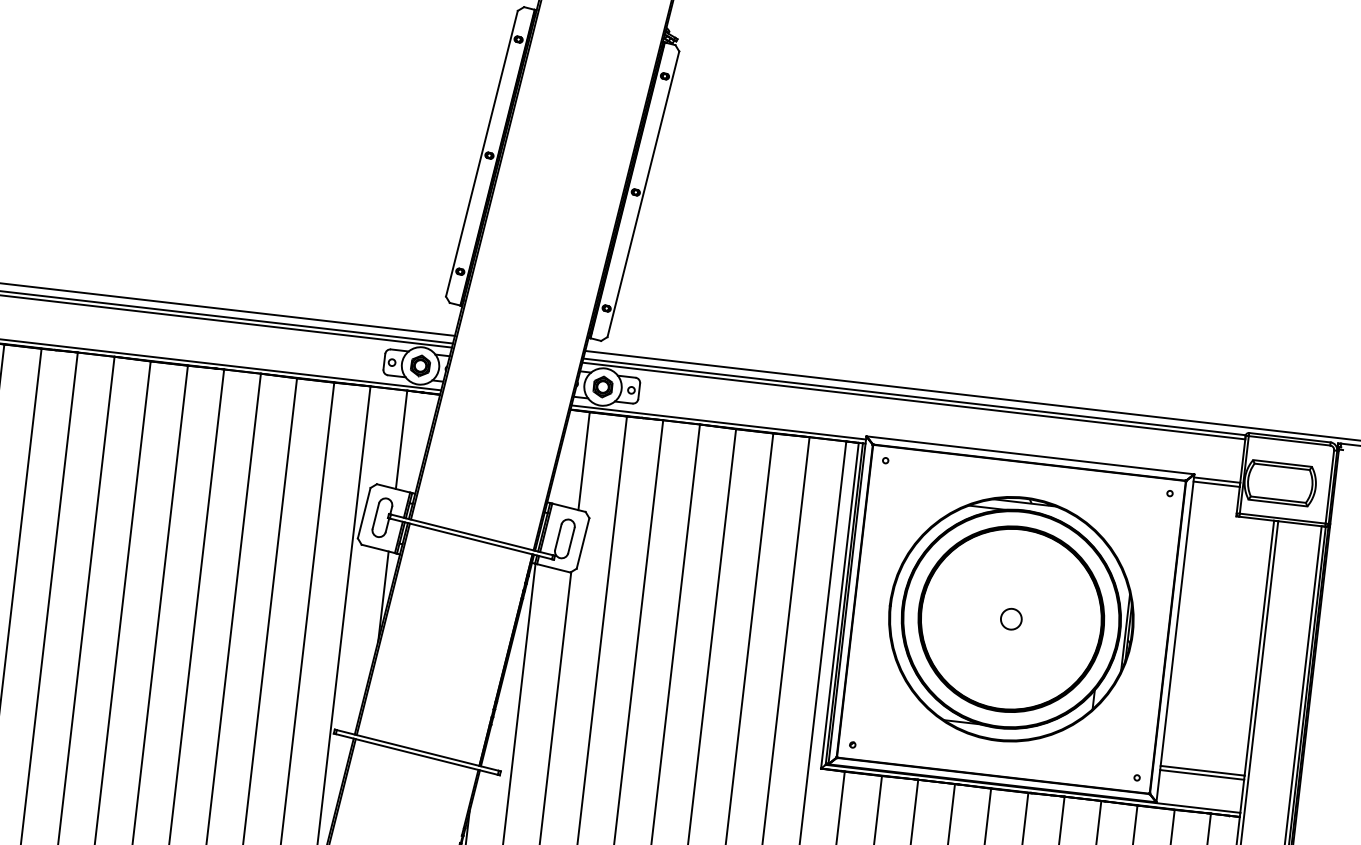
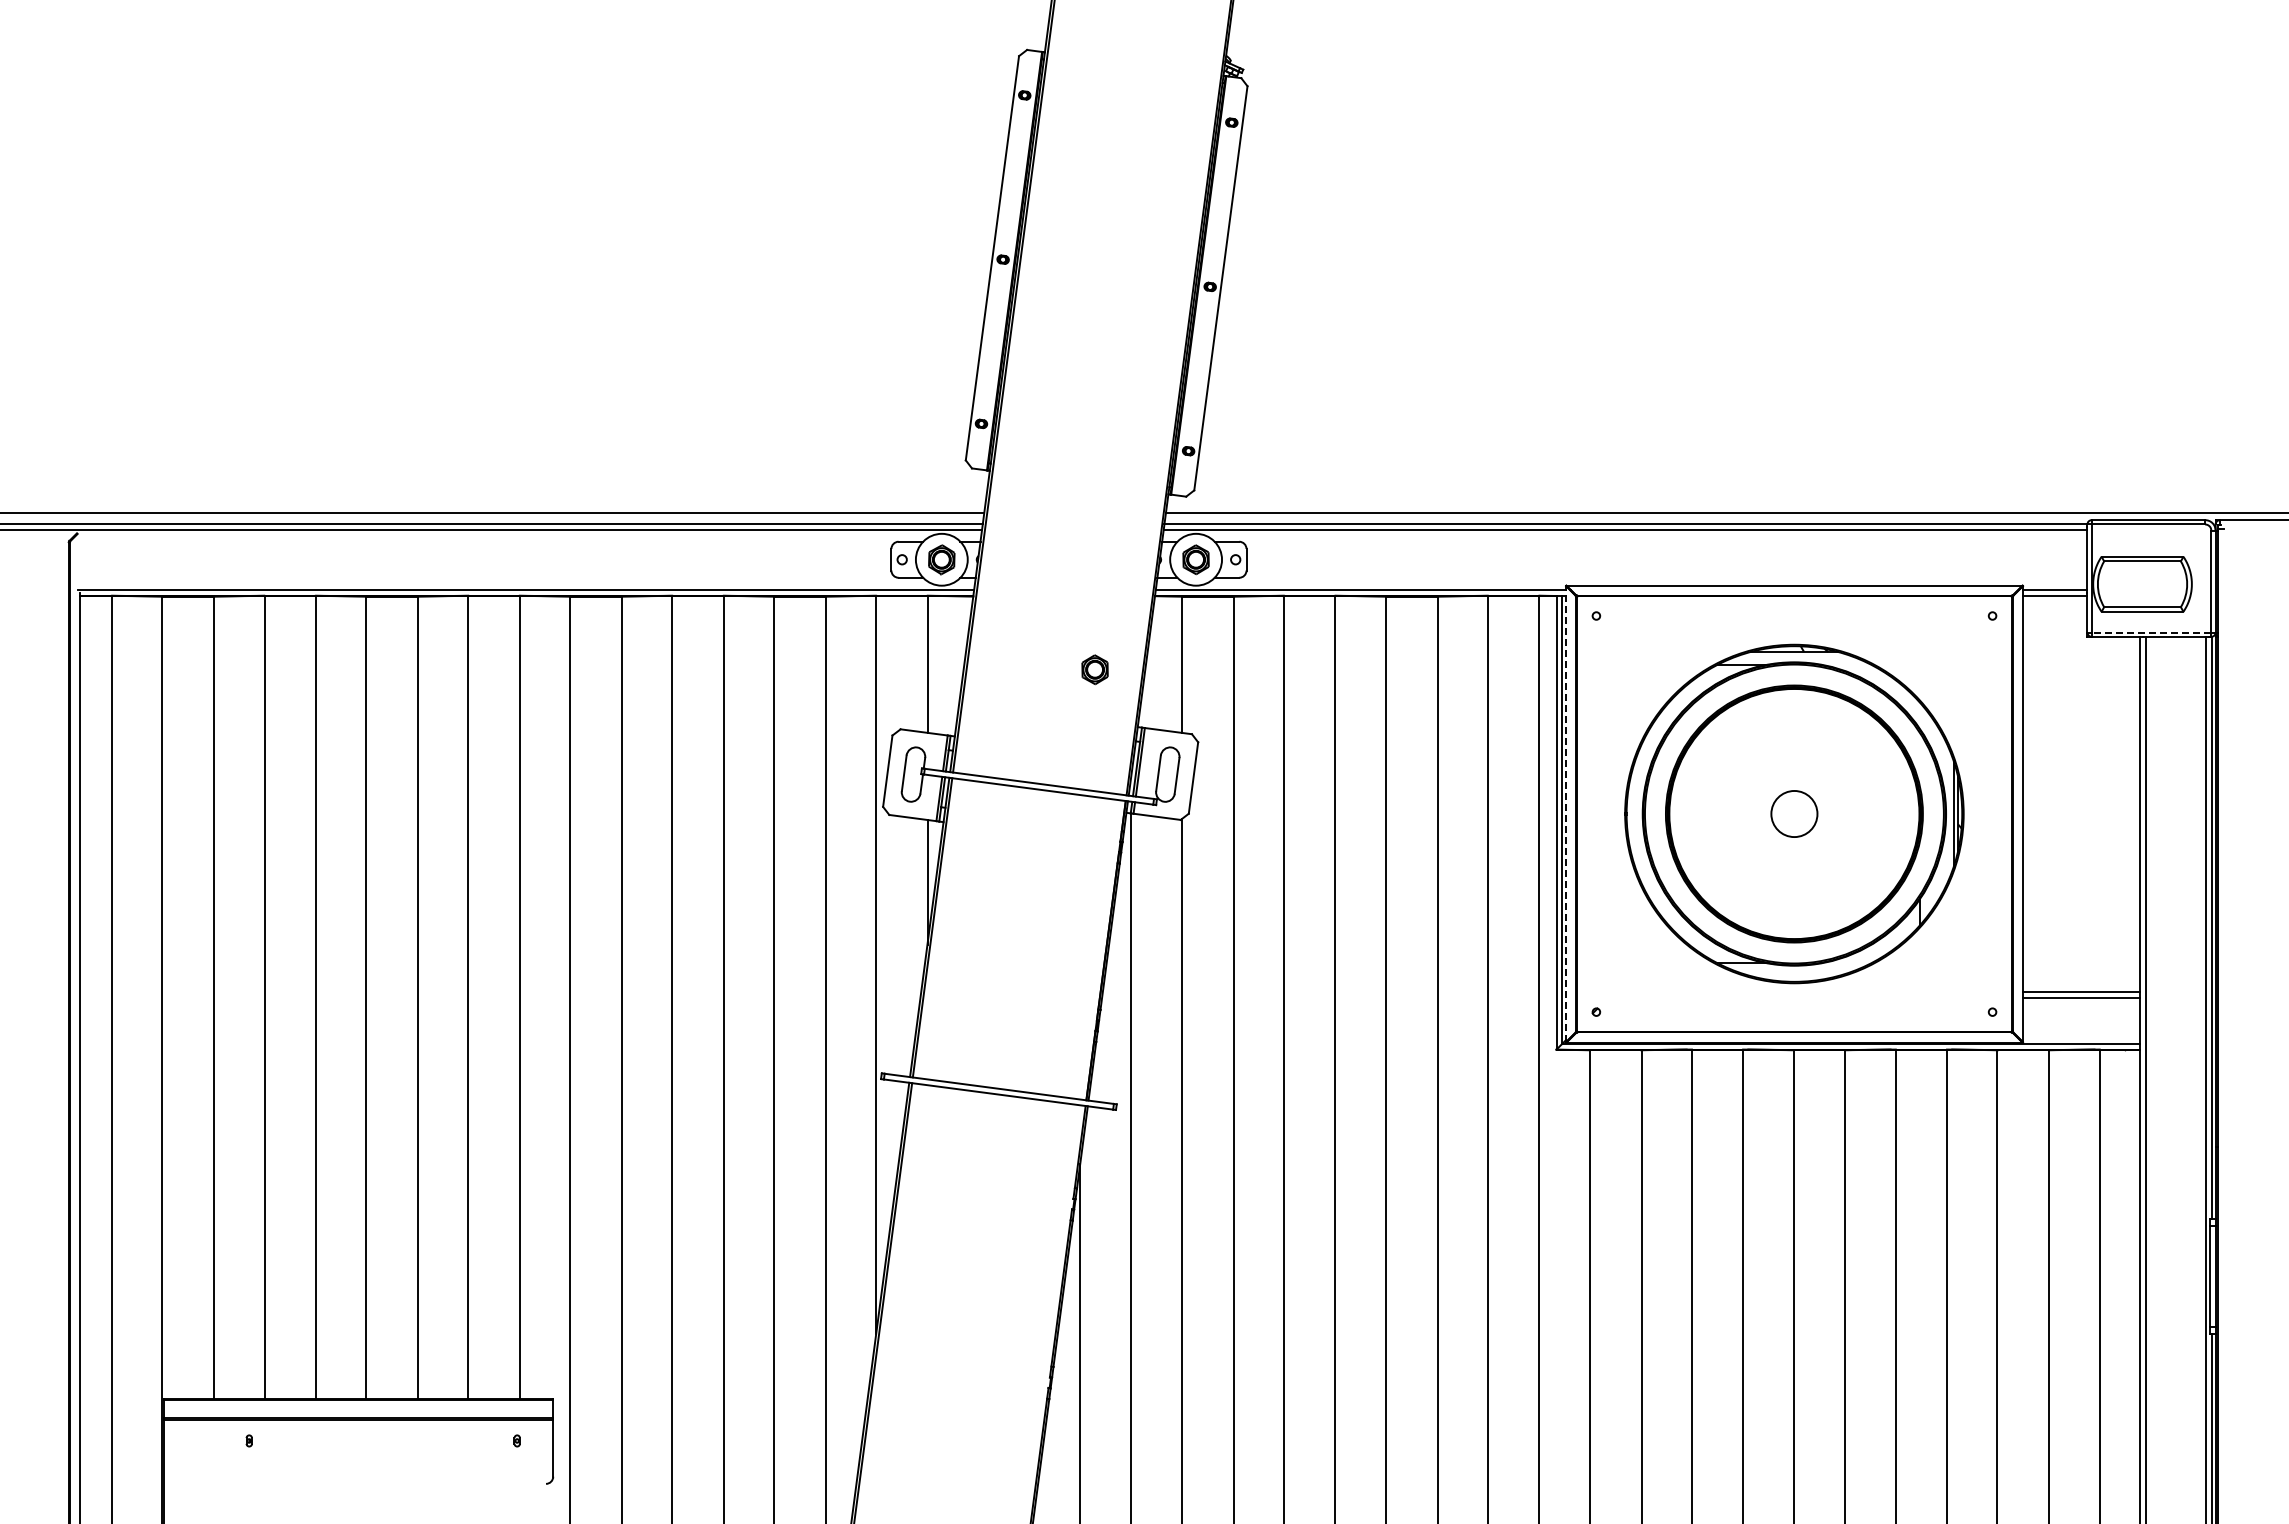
part: (521, 457) -> (1094, 669), added
line: (1282, 518) -> (2151, 632), solid -> dashed
line: (847, 599) -> (1566, 813), solid -> dashed
circle: (1011, 618) -> (1794, 813), size x1.6

